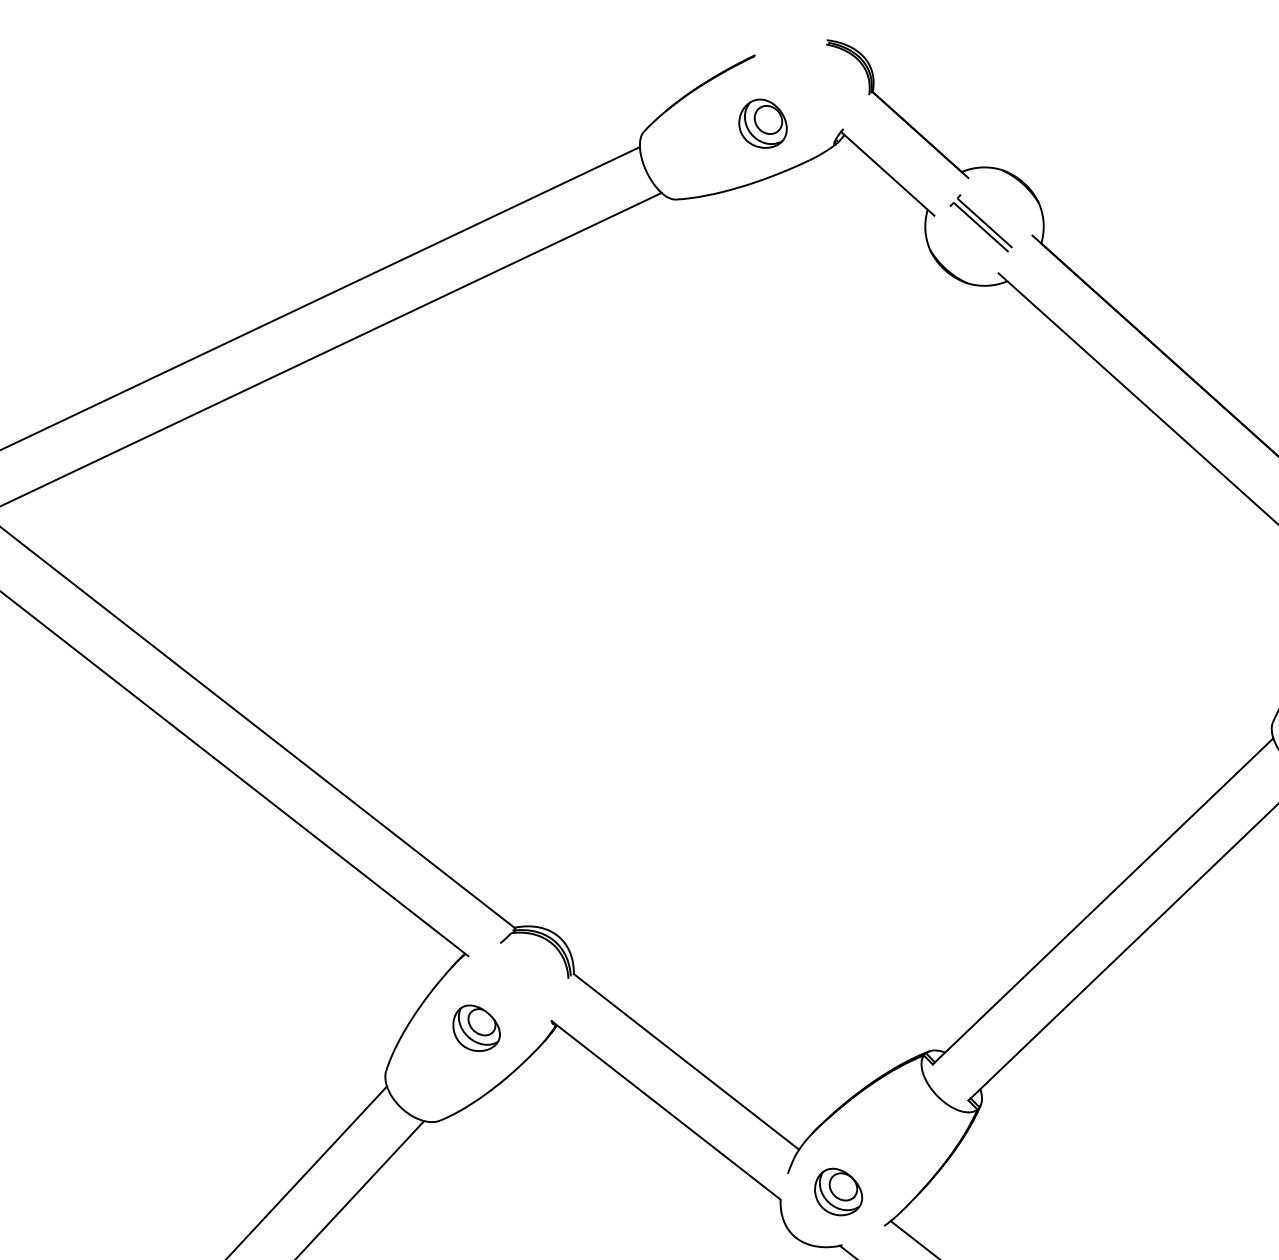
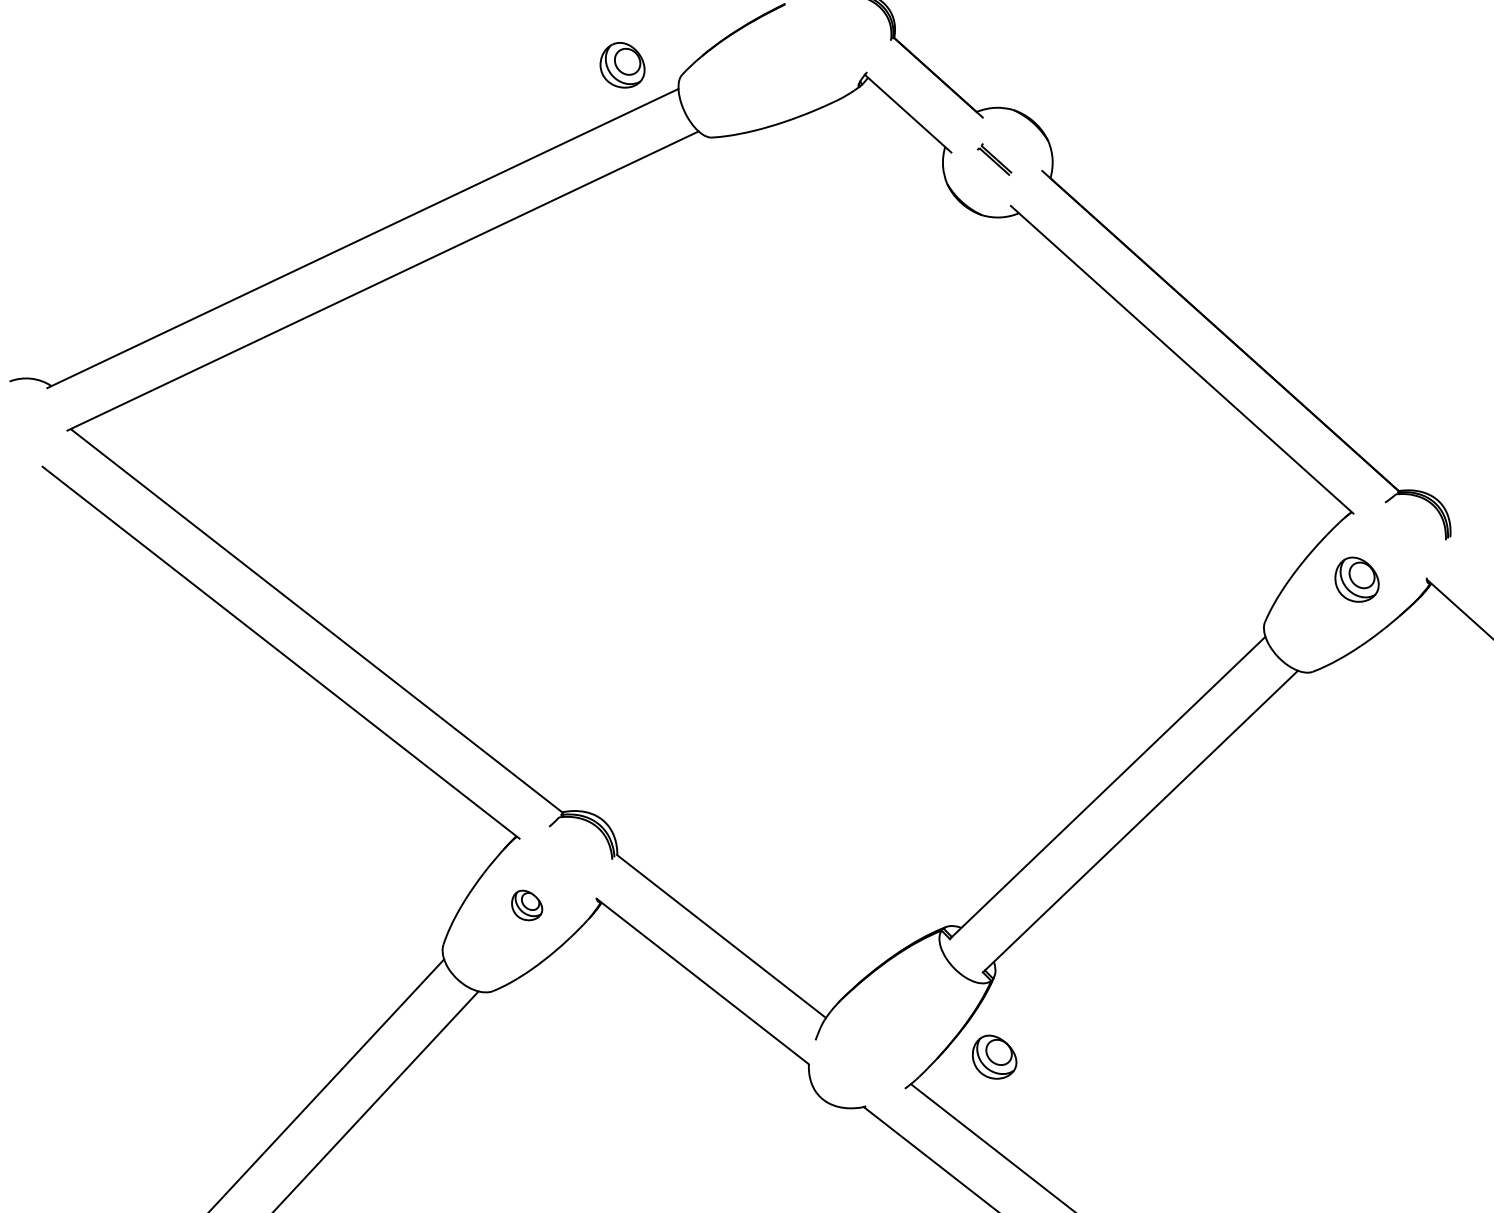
part: (762, 123) -> (622, 65), moved
part: (980, 223) -> (994, 159), size x0.6
part: (475, 1028) -> (526, 905), size x0.7
part: (838, 1191) -> (994, 1056), moved

